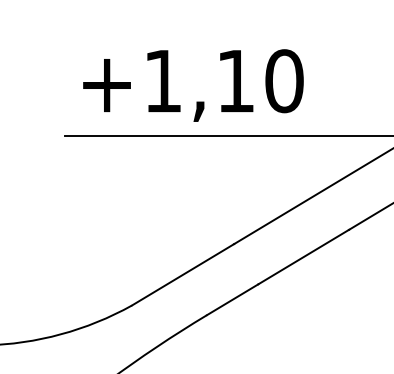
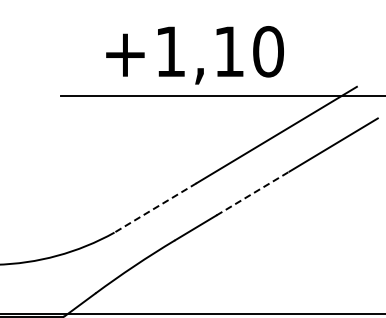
text: (192, 85) -> (194, 55), moved
line: (303, 257) -> (252, 193), solid -> dashed
line: (182, 275) -> (155, 208), solid -> dashed

